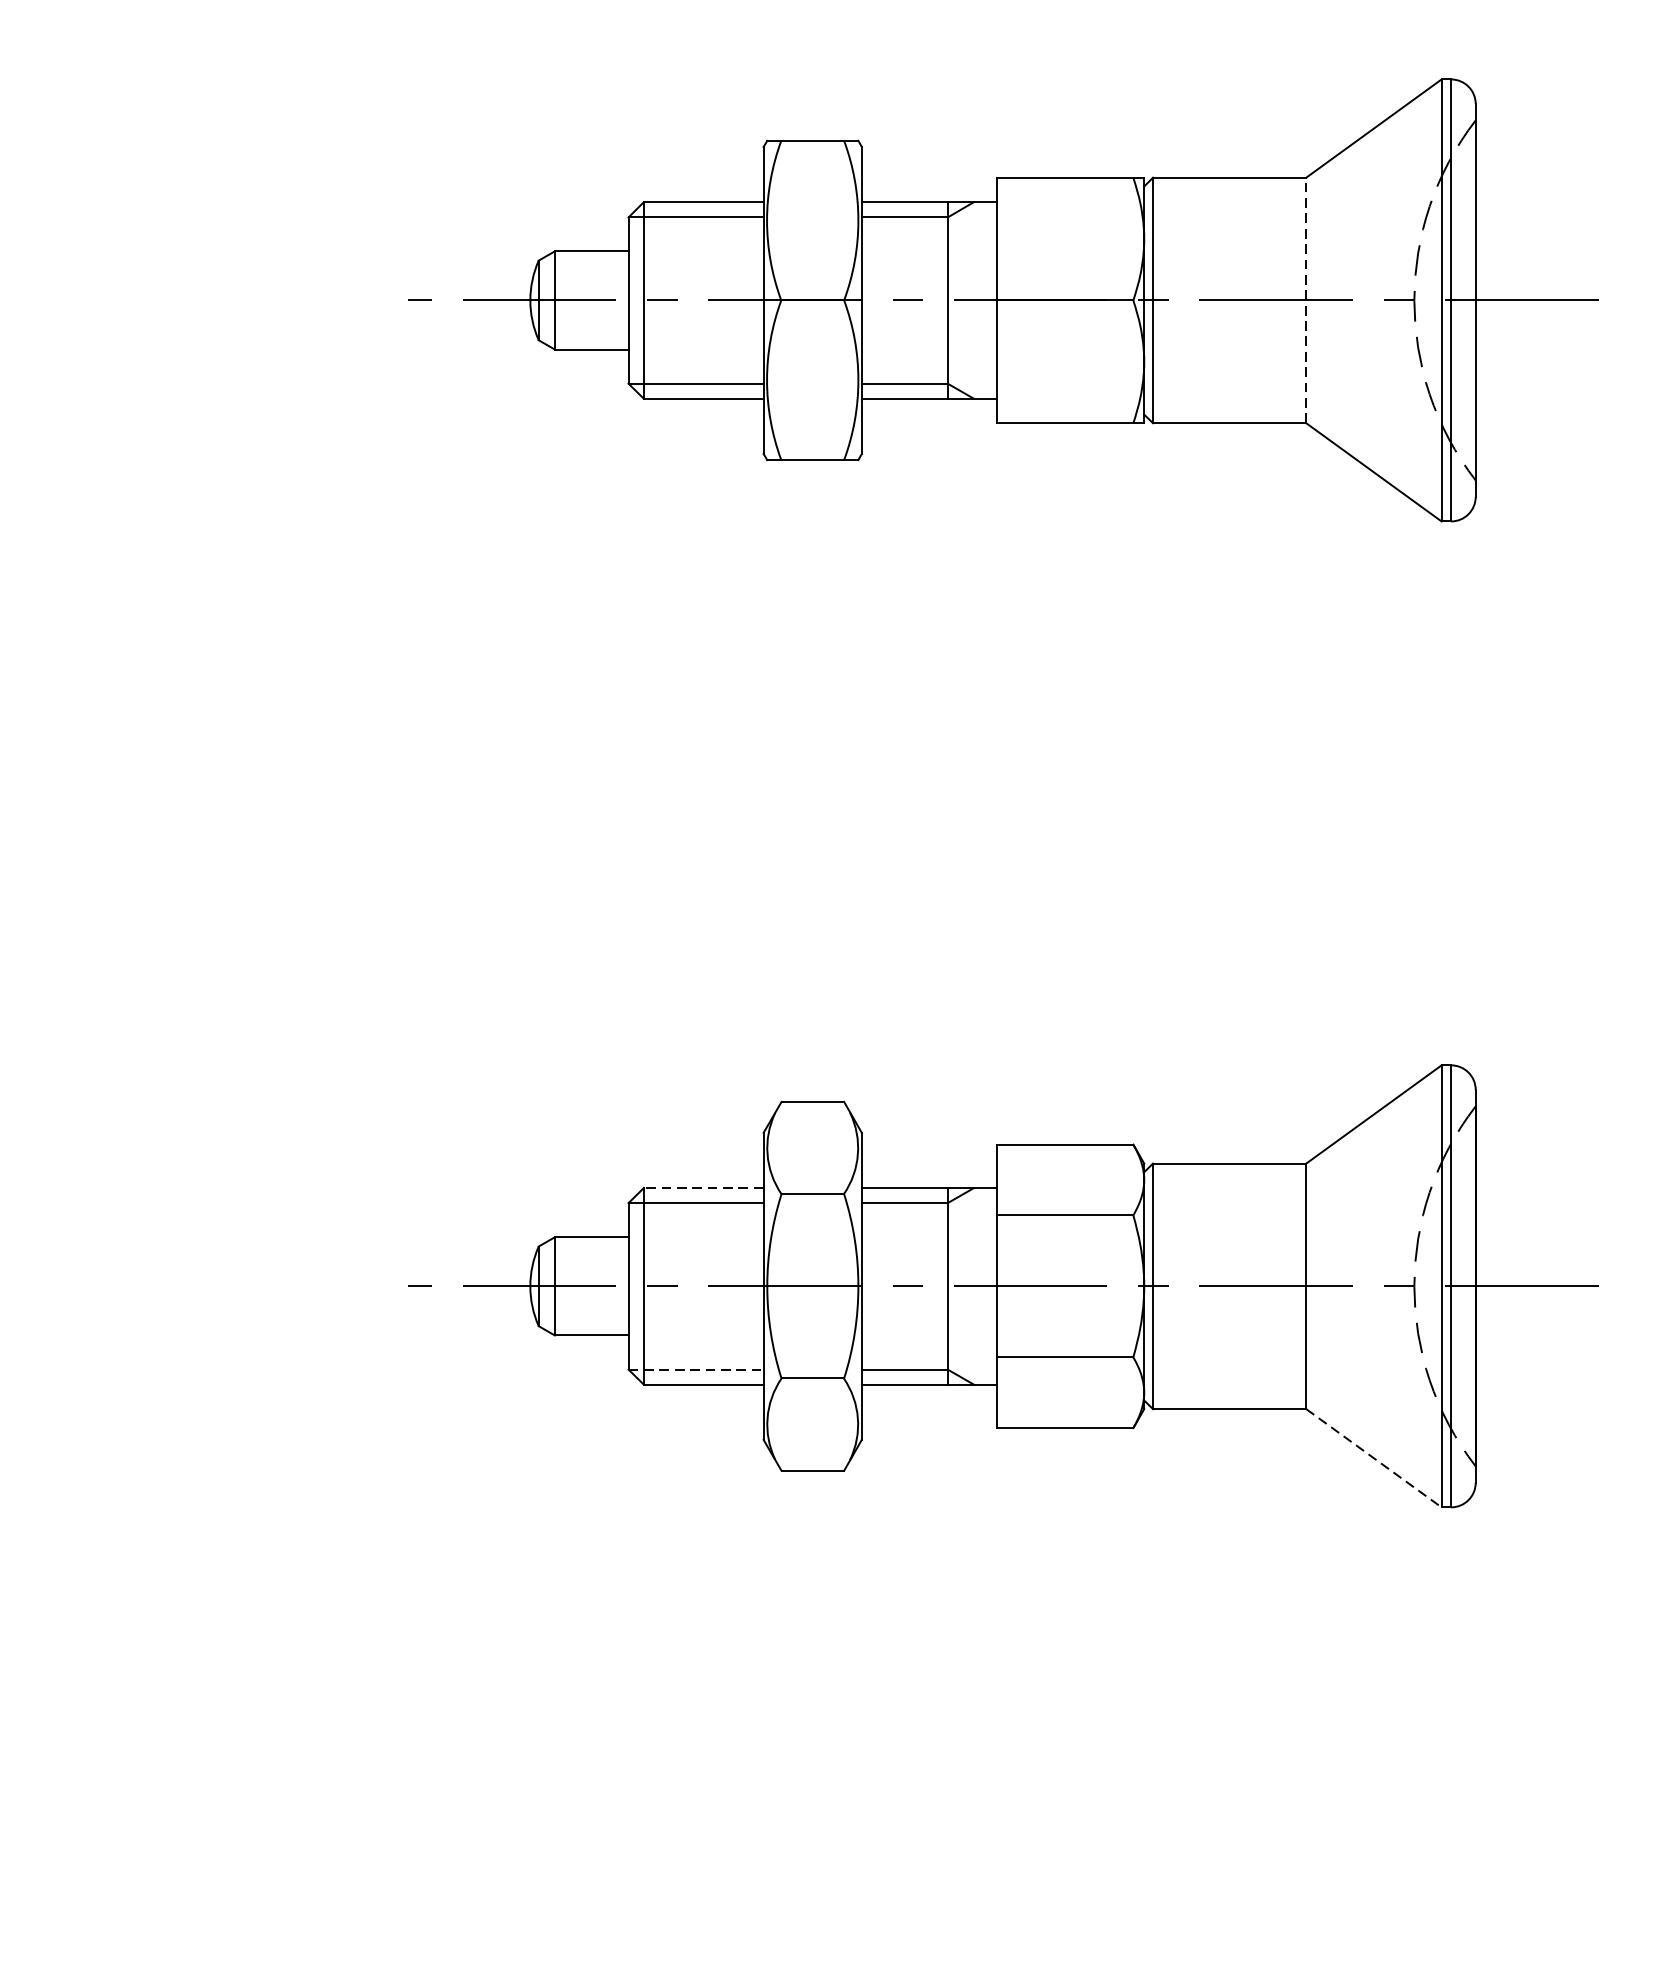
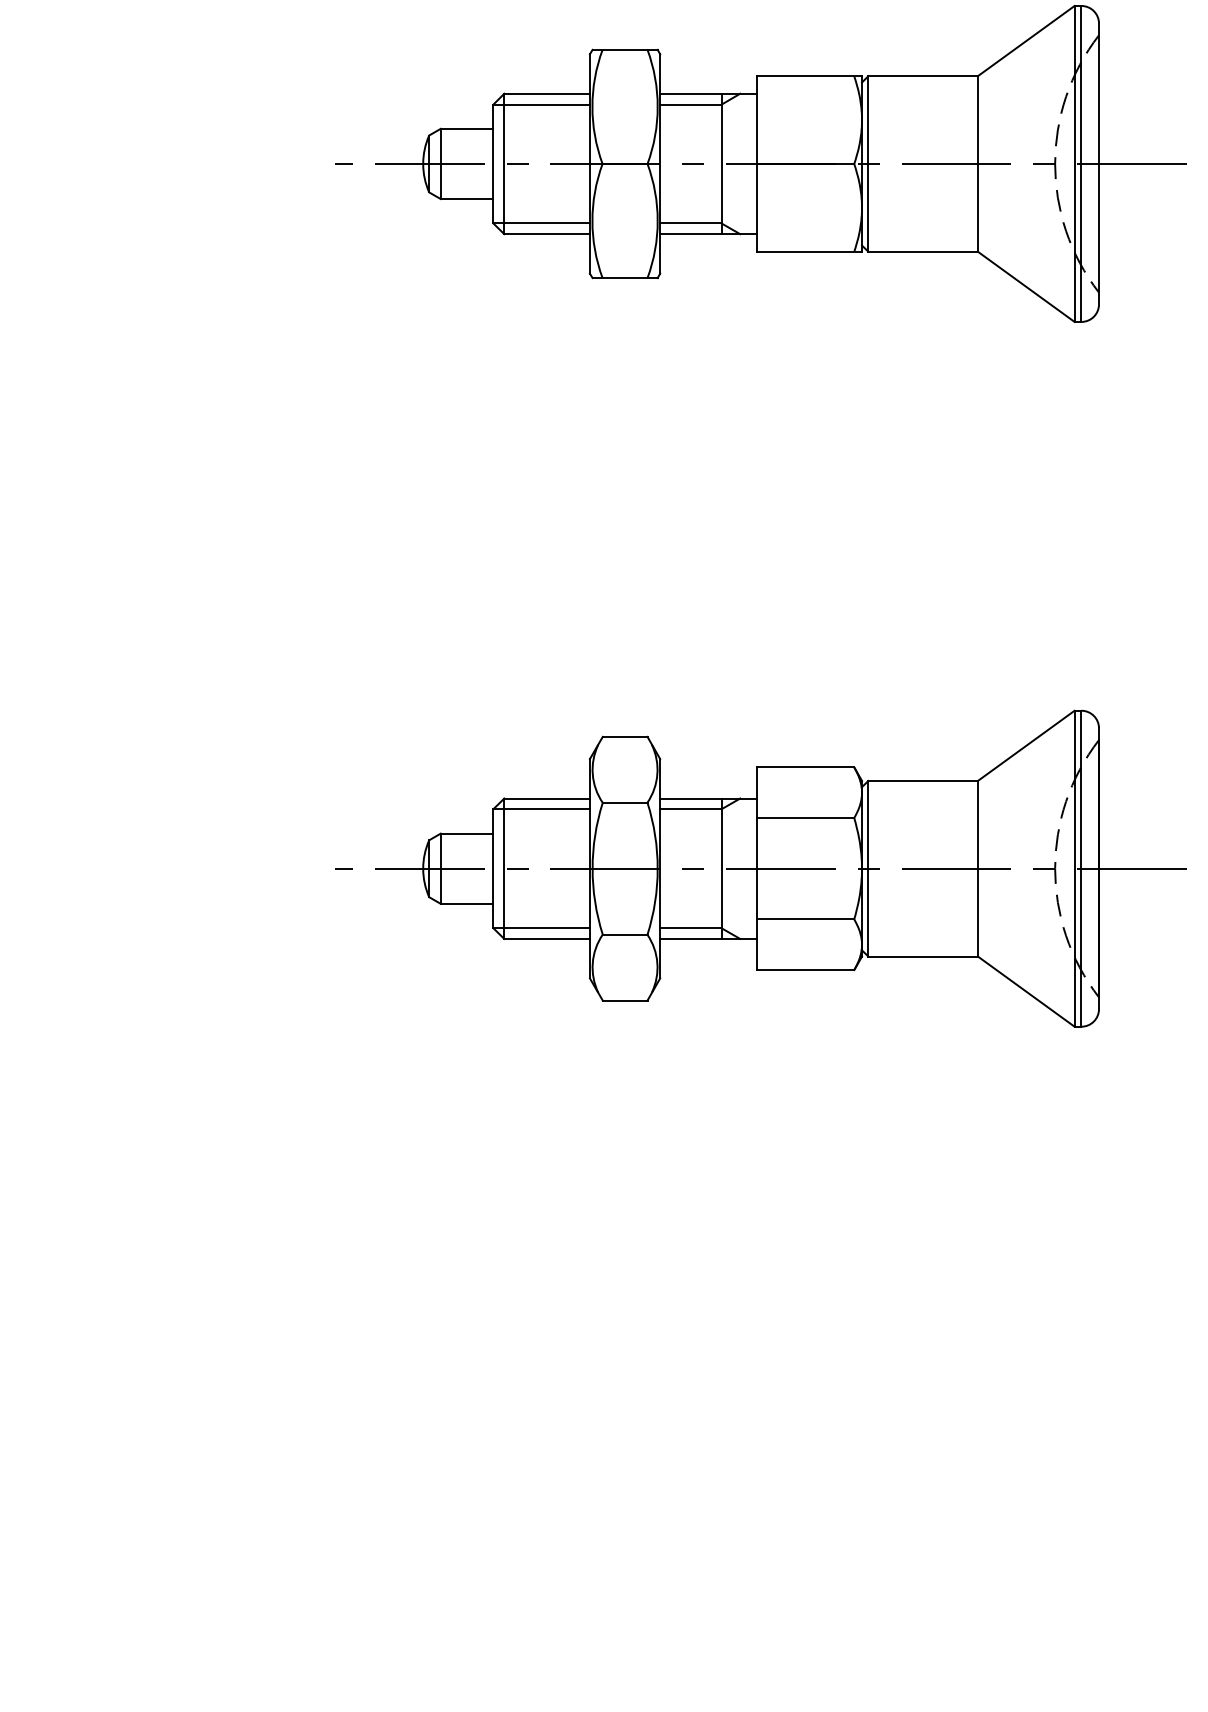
line: (1305, 299) -> (977, 163), dashed -> solid
line: (704, 1188) -> (547, 798), dashed -> solid
line: (697, 1369) -> (542, 928), dashed -> solid
line: (1374, 1458) -> (1026, 991), dashed -> solid

